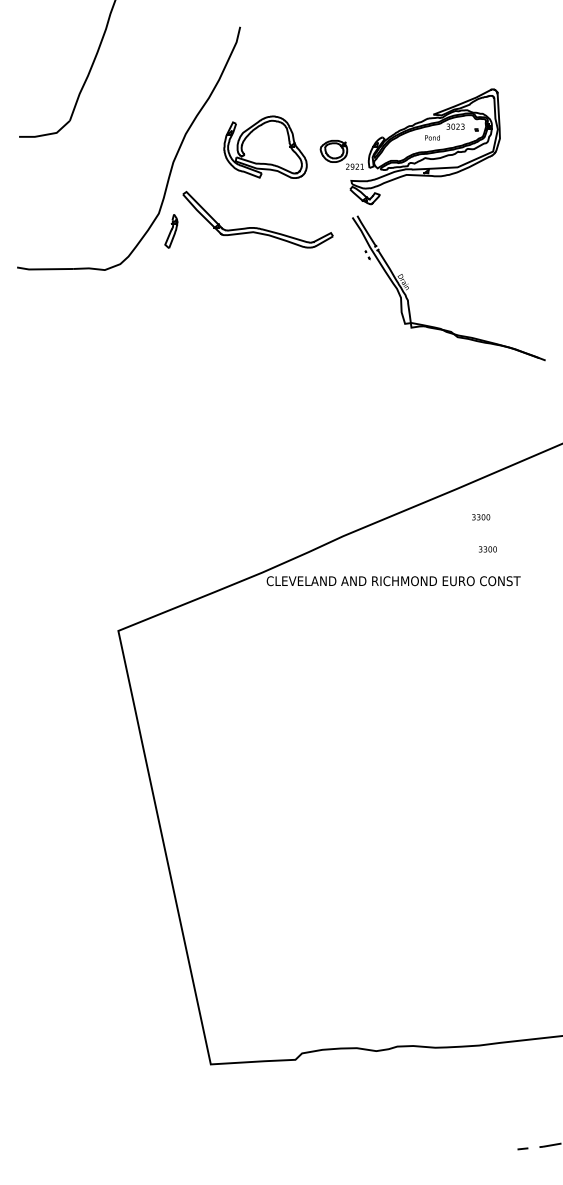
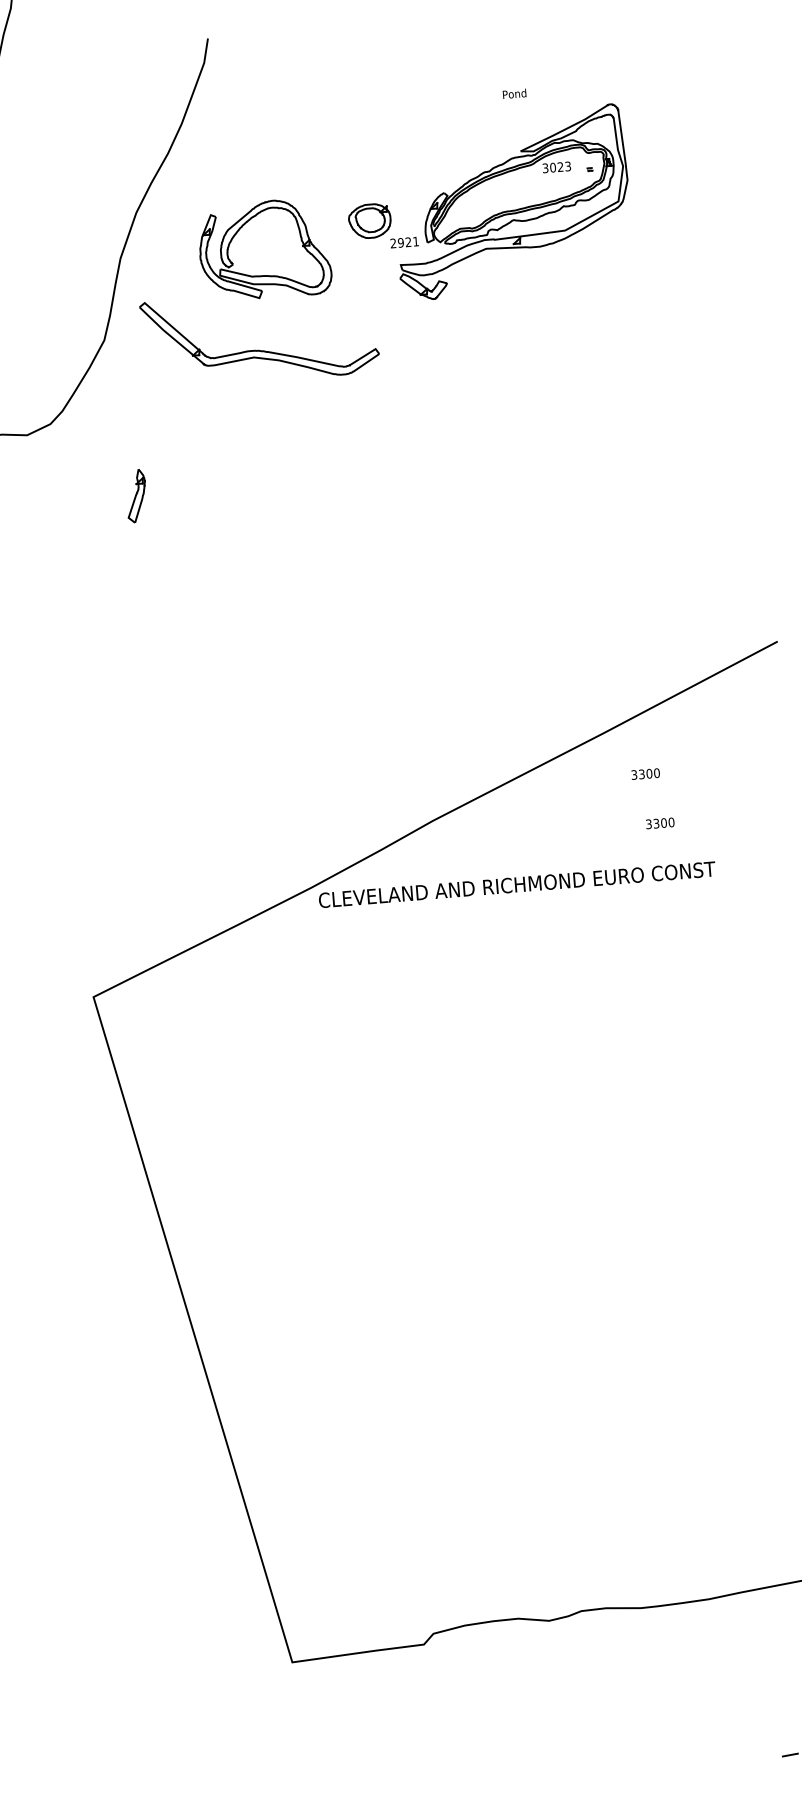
text: (432, 137) -> (514, 93), moved
part: (265, 146) -> (264, 248), moved
part: (171, 231) -> (136, 496), moved
part: (440, 327) -> (558, 482), removed

